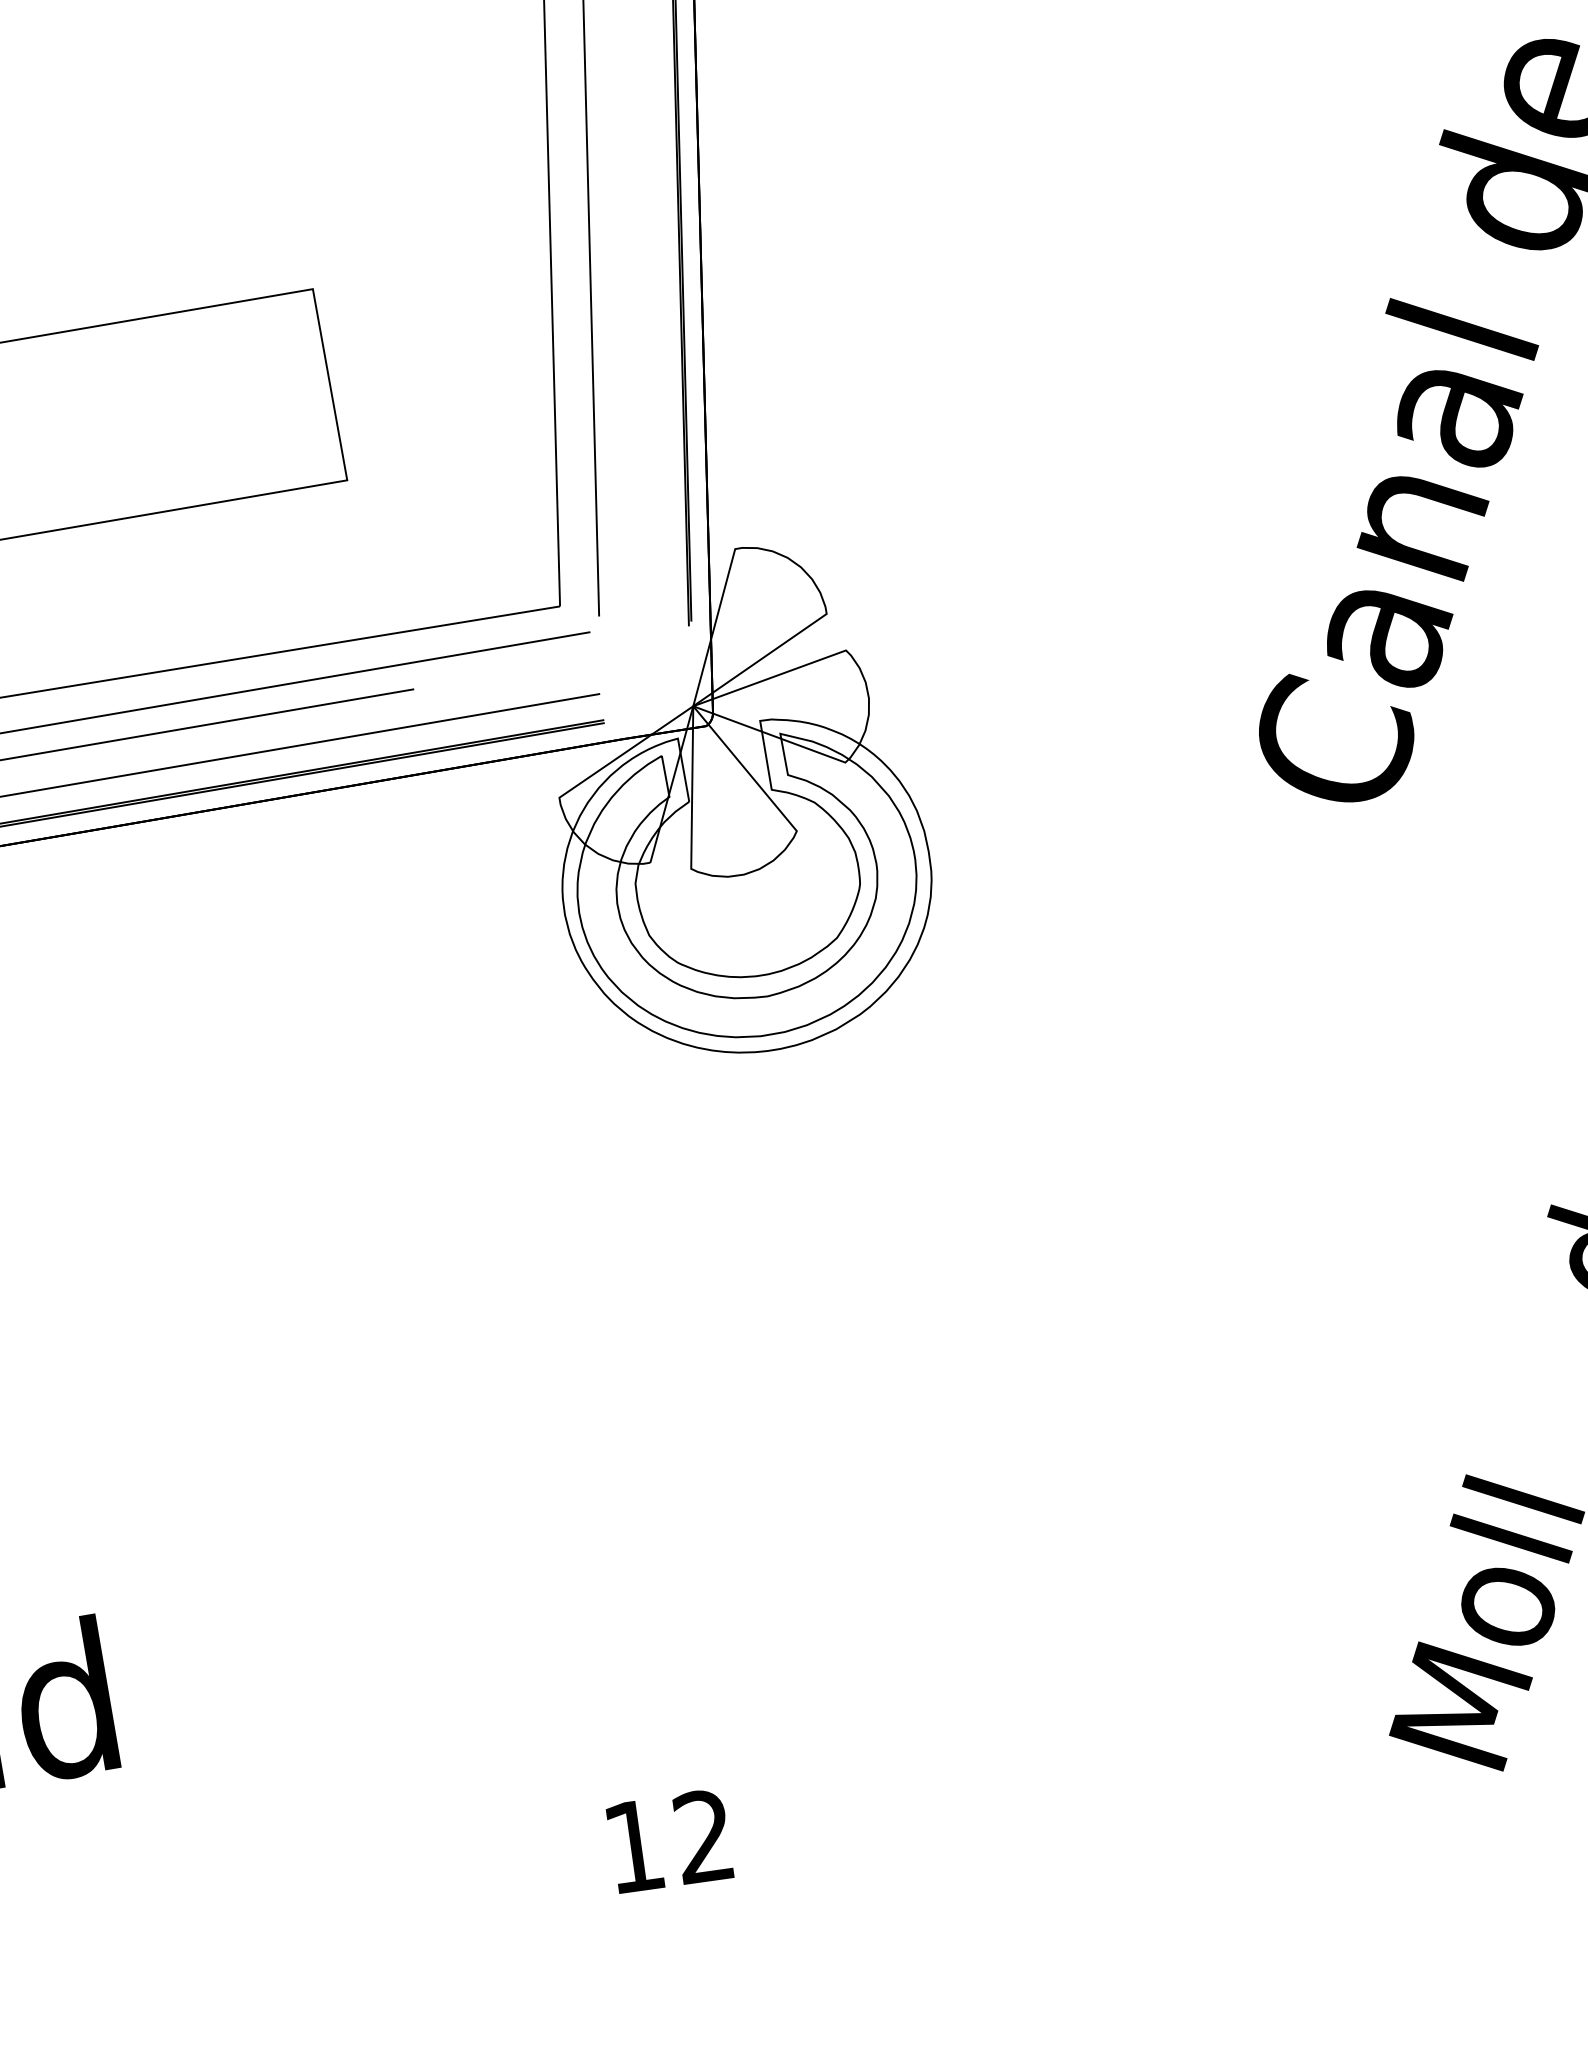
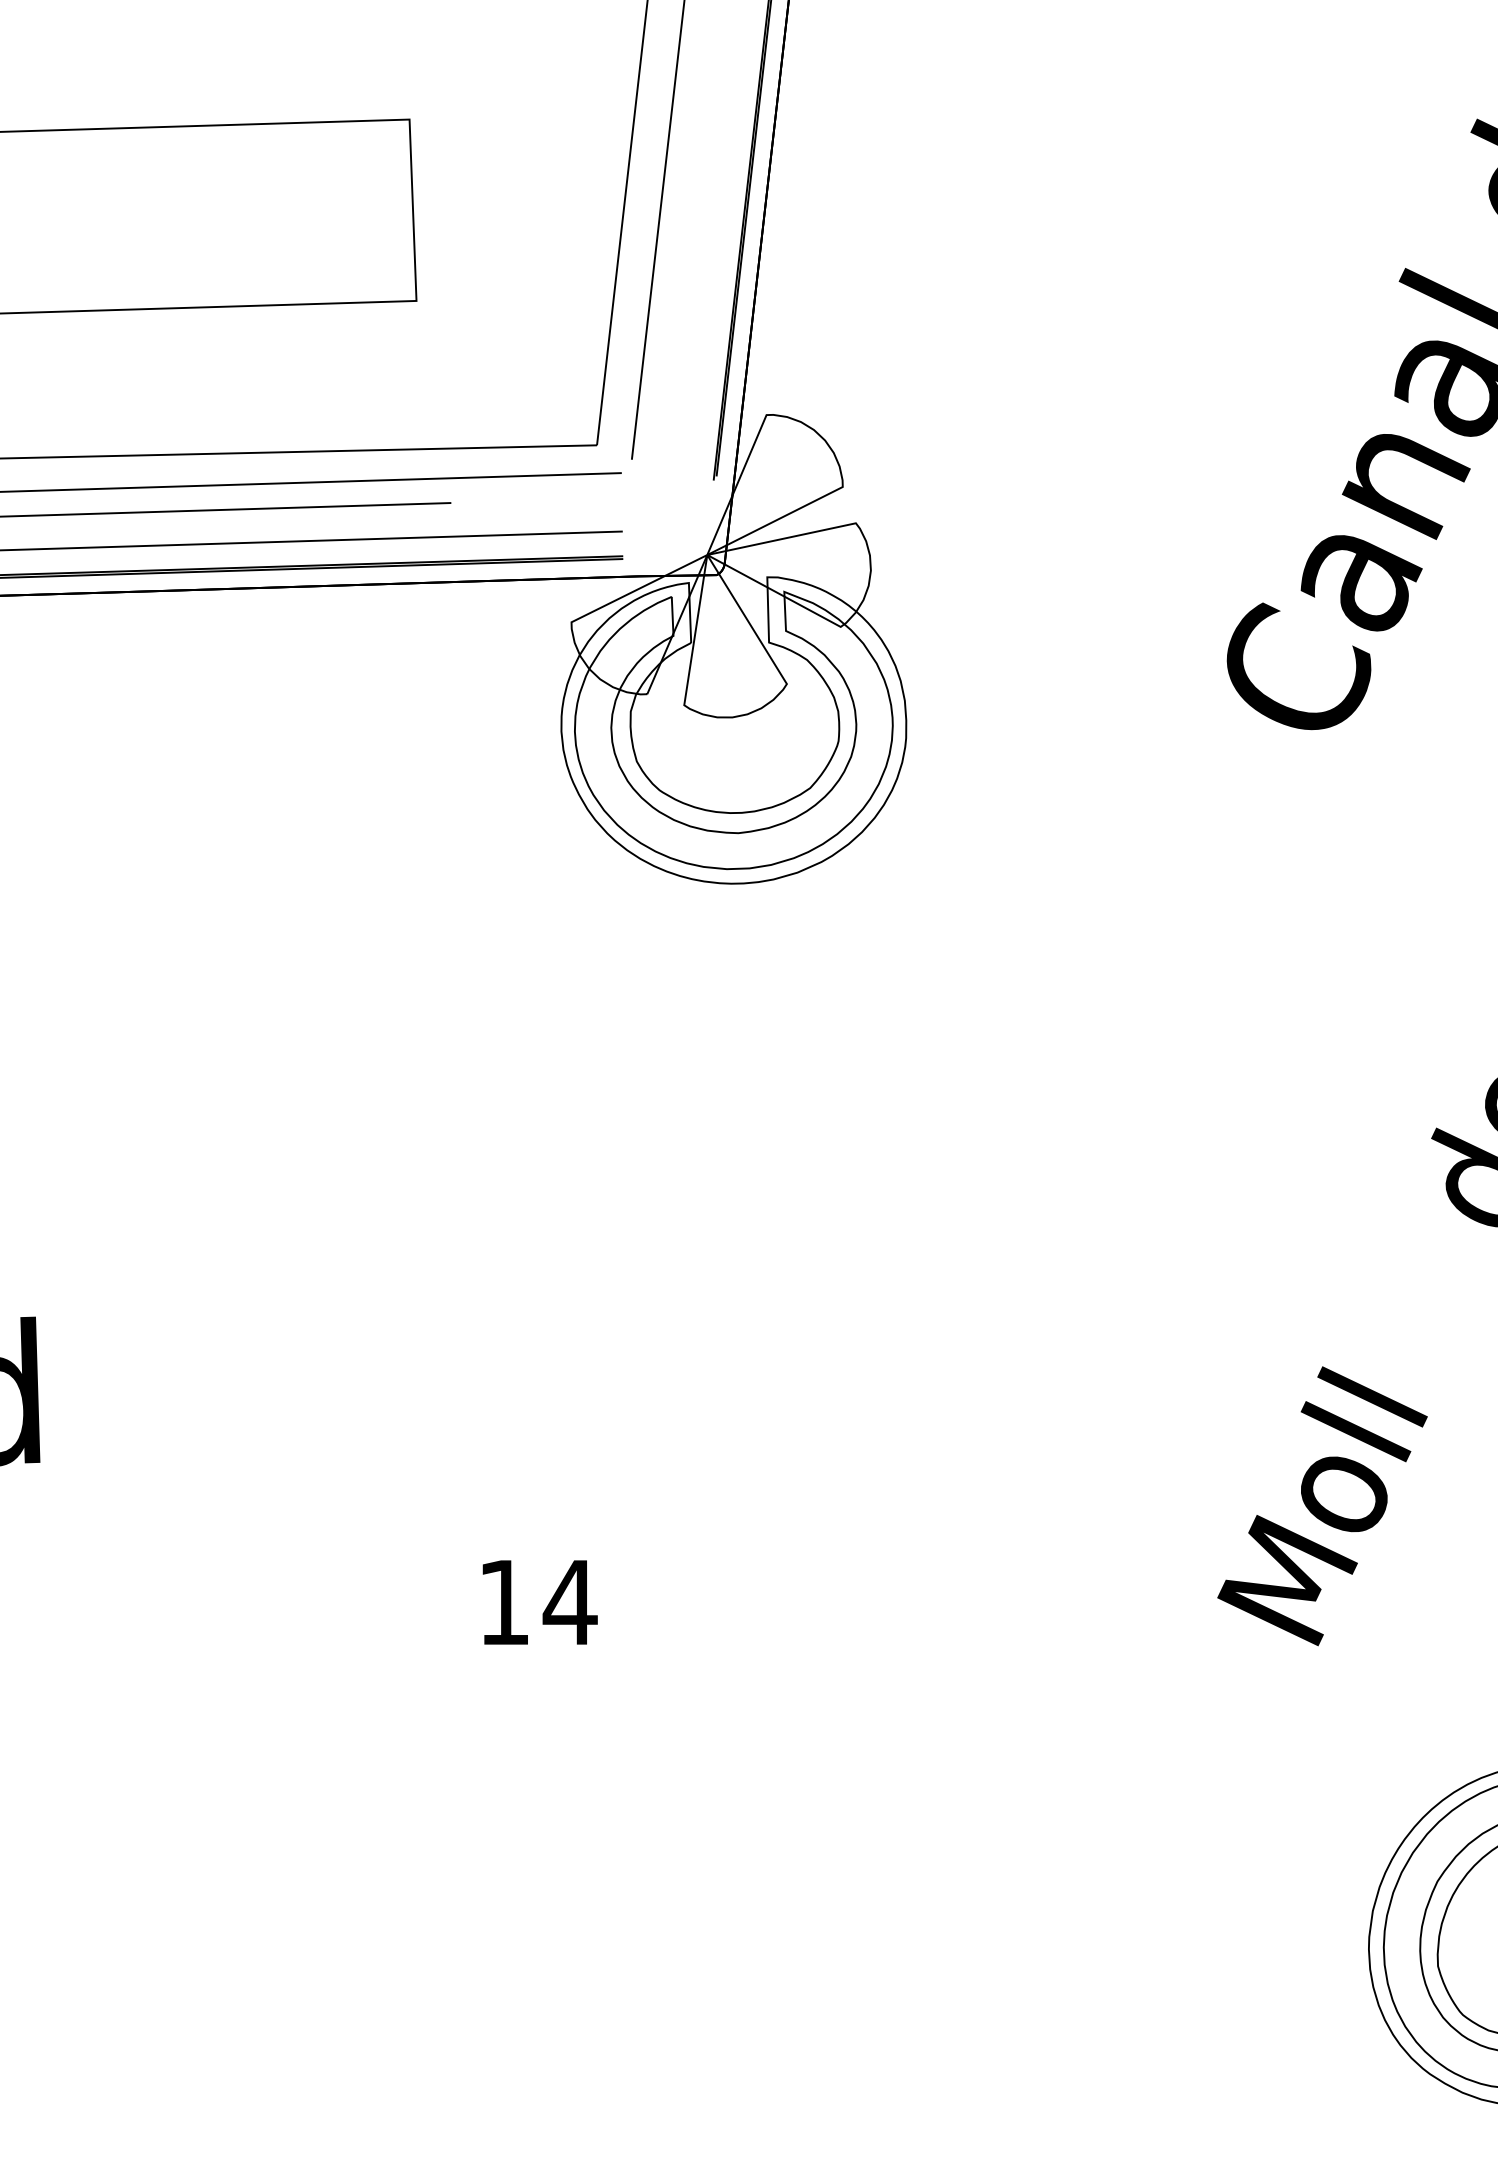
text: (703, 1835) -> (569, 1601), 12 -> 14

